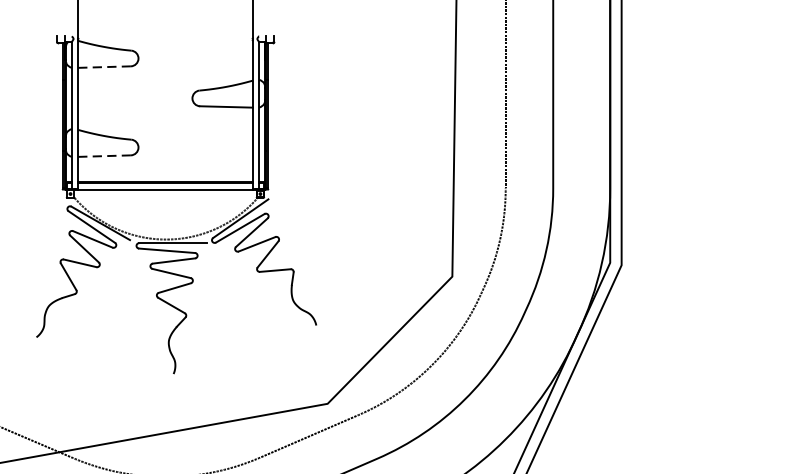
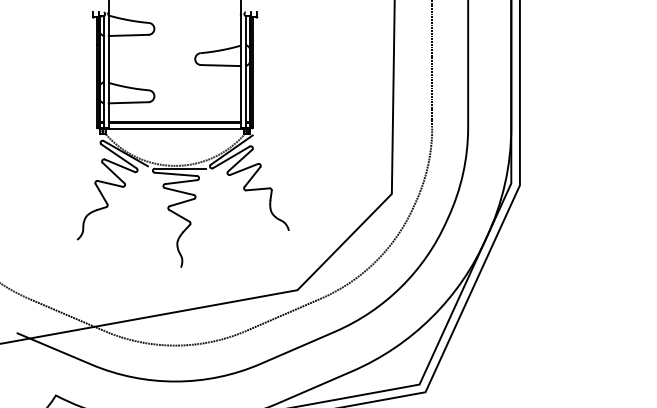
line: (104, 67) -> (128, 35), dashed -> solid
line: (104, 155) -> (128, 102), dashed -> solid

